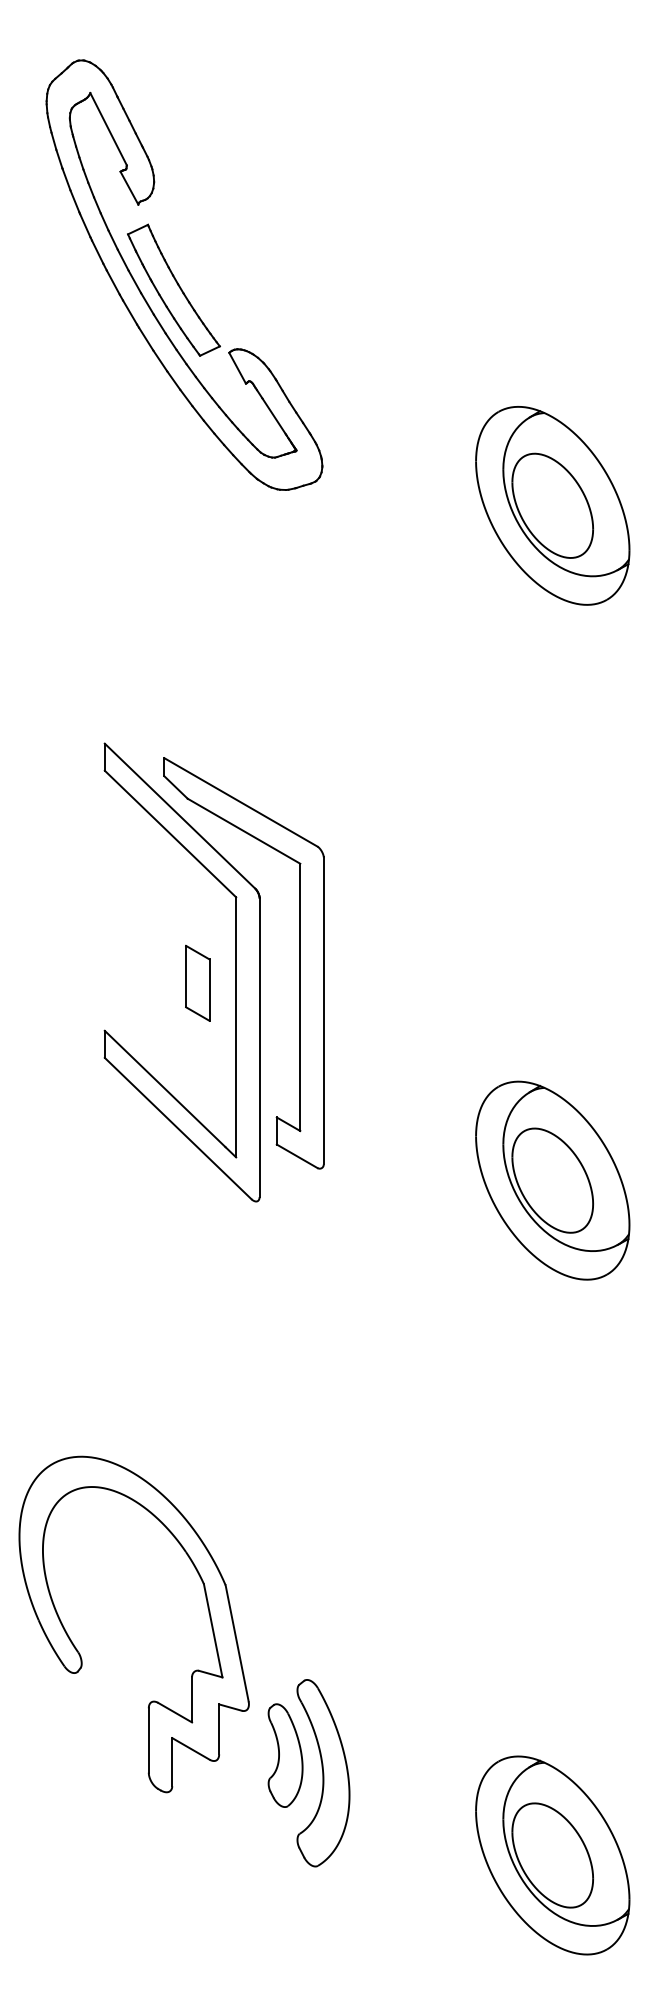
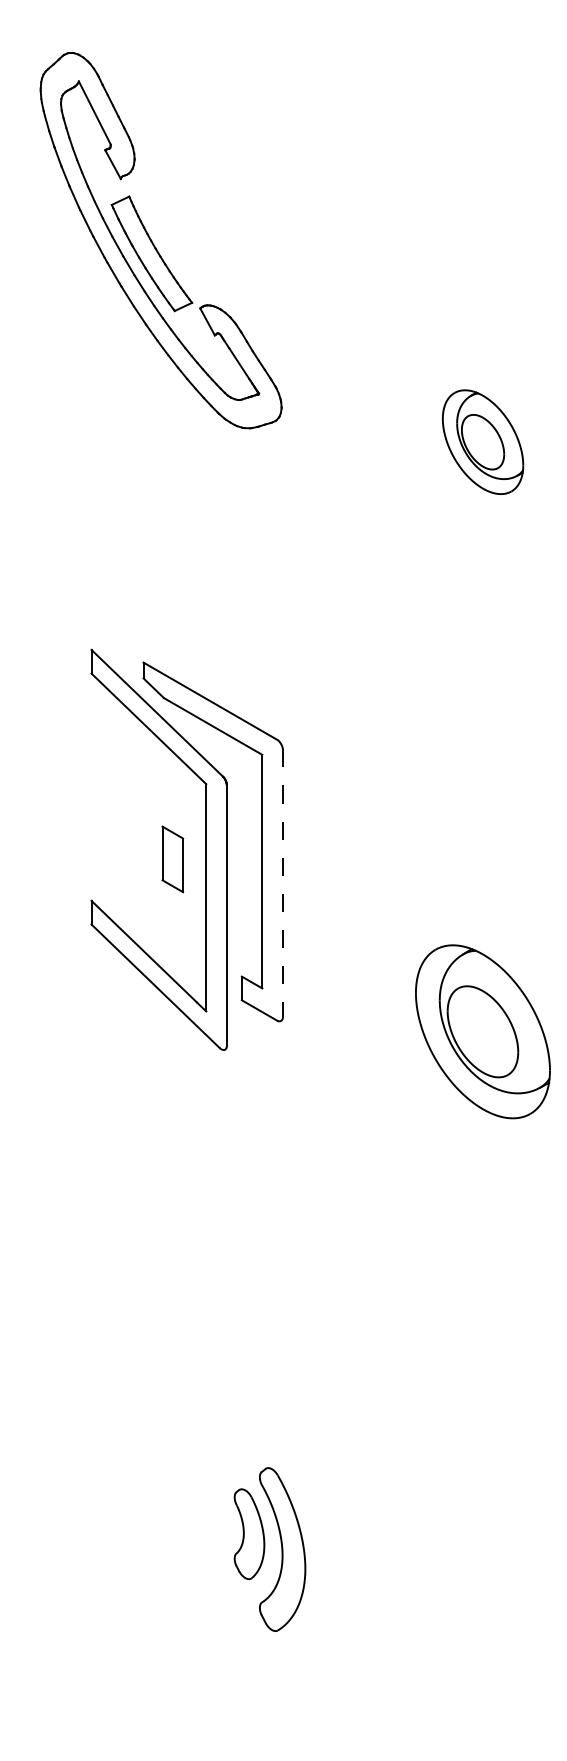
part: (552, 505) -> (482, 441), size x0.6
line: (323, 1010) -> (282, 883), solid -> dashed
part: (79, 1652) -> (69, 1444), removed
part: (552, 1855) -> (482, 1621), removed

